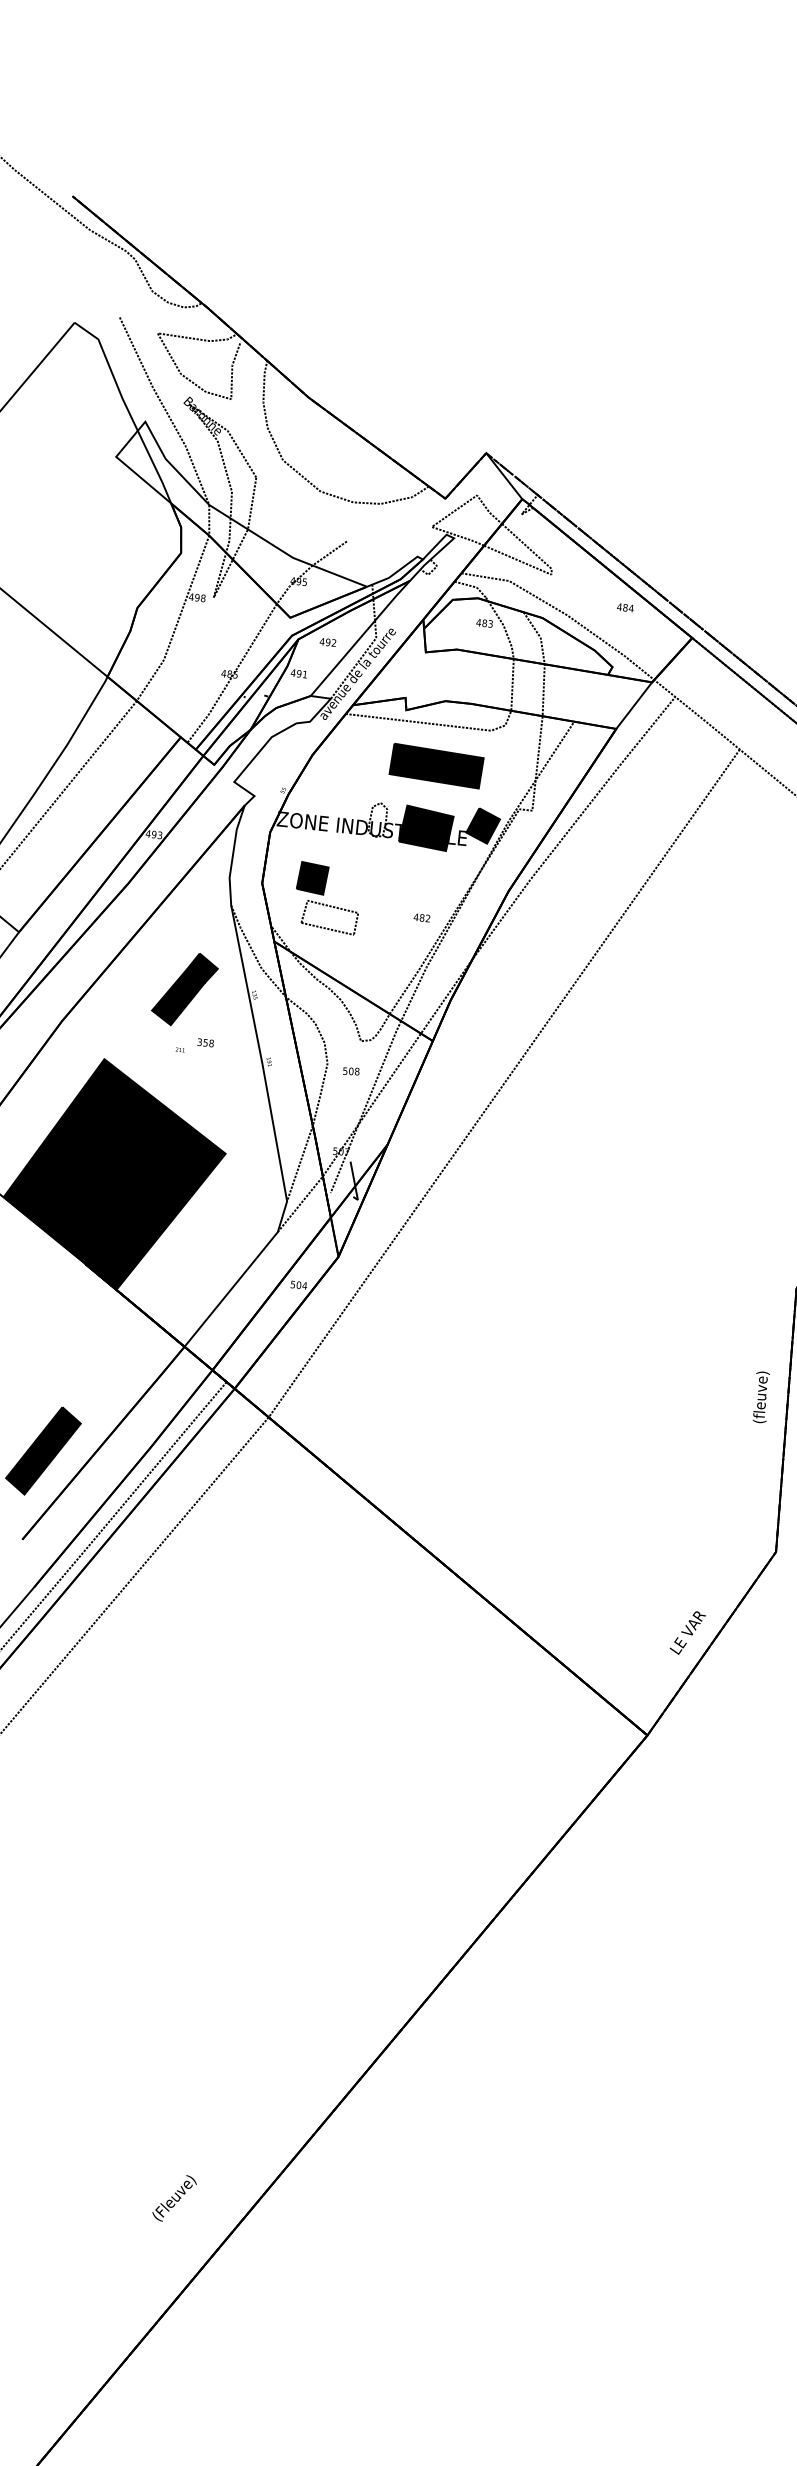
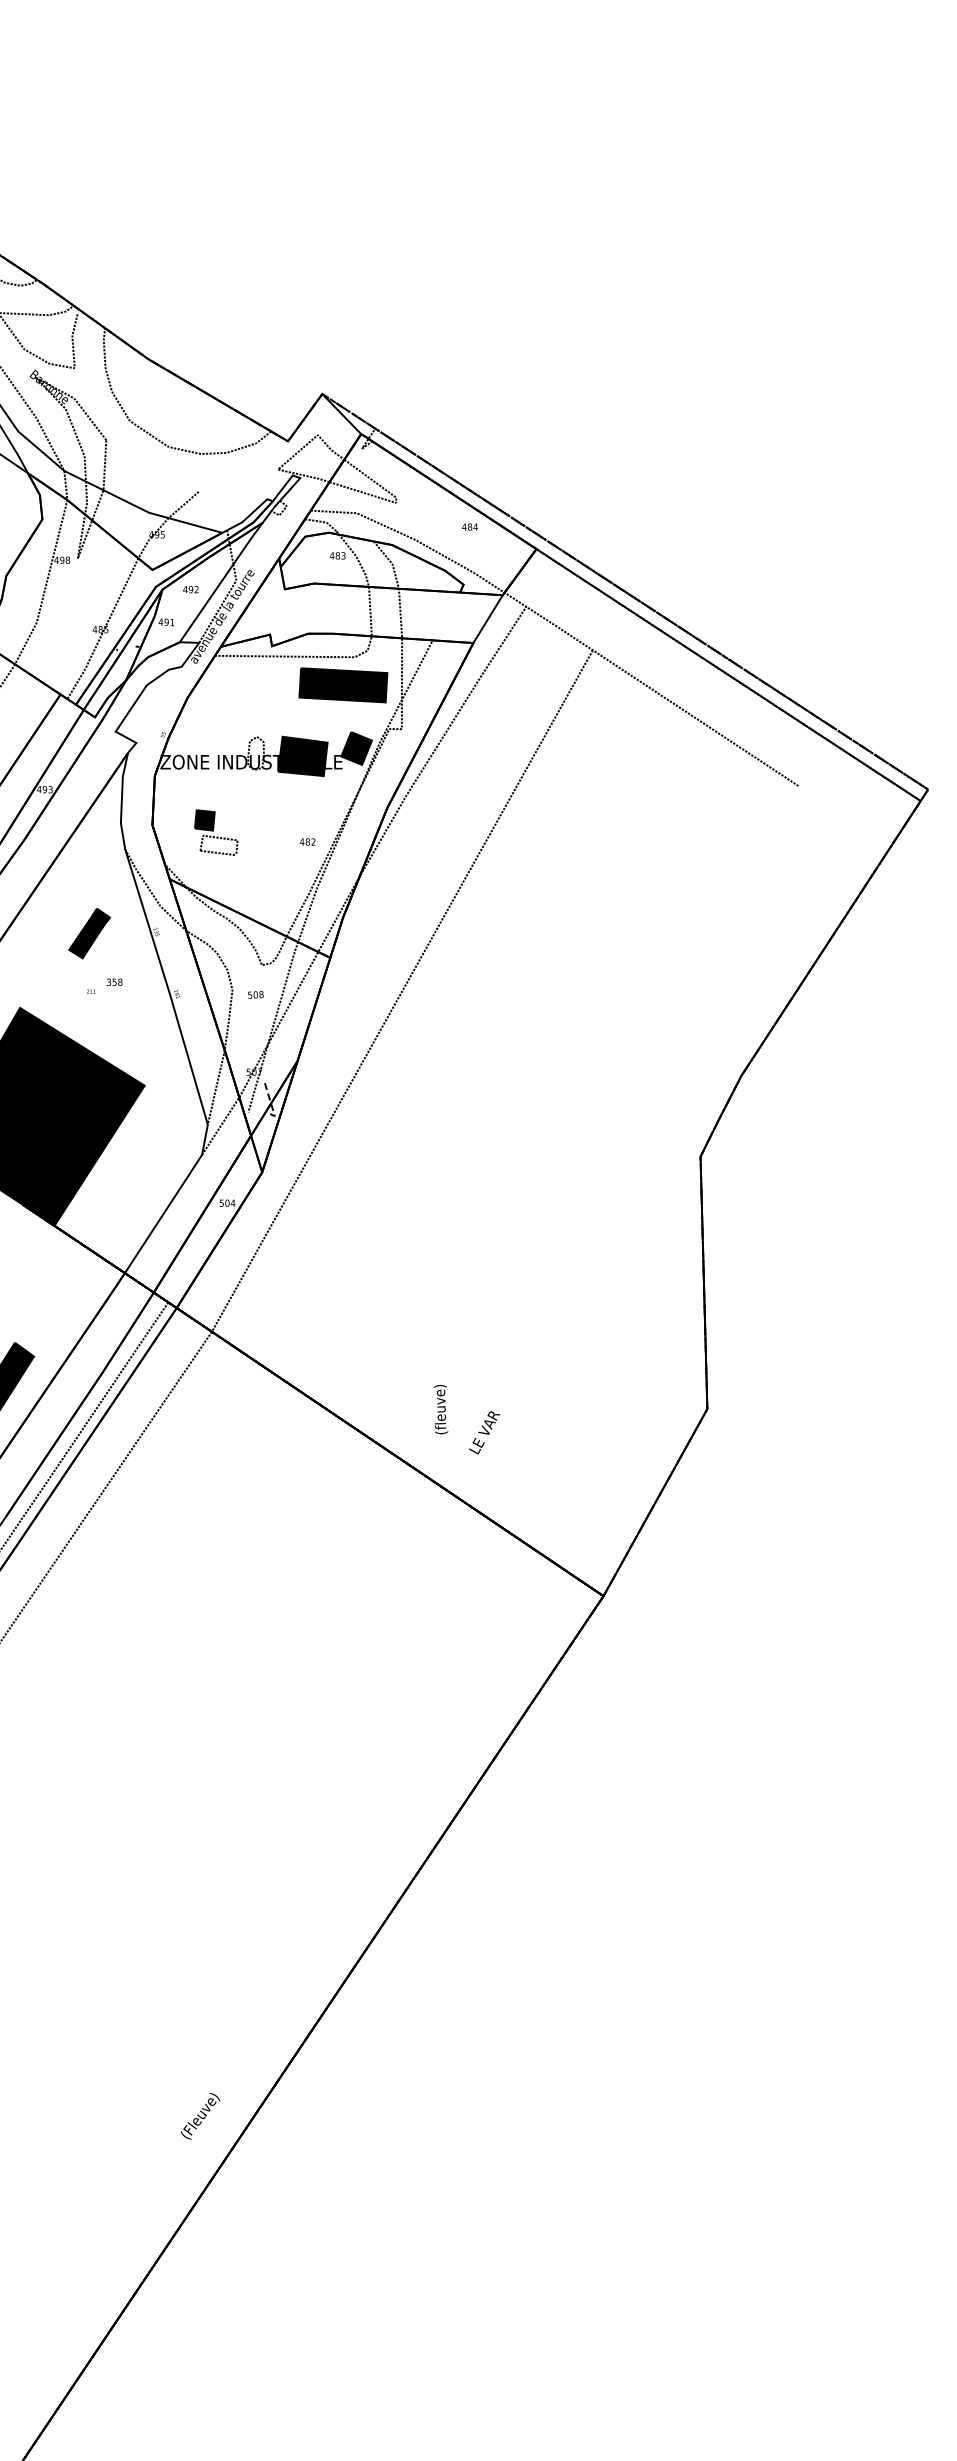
part: (436, 766) -> (343, 685), moved
part: (328, 898) -> (216, 832), size x0.7
part: (184, 989) -> (89, 933), size x0.7
line: (354, 1184) -> (270, 1101), solid -> dashed
text: (760, 1397) -> (440, 1409), moved
text: (687, 1632) -> (484, 1432), moved
text: (174, 2198) -> (200, 2116), moved

